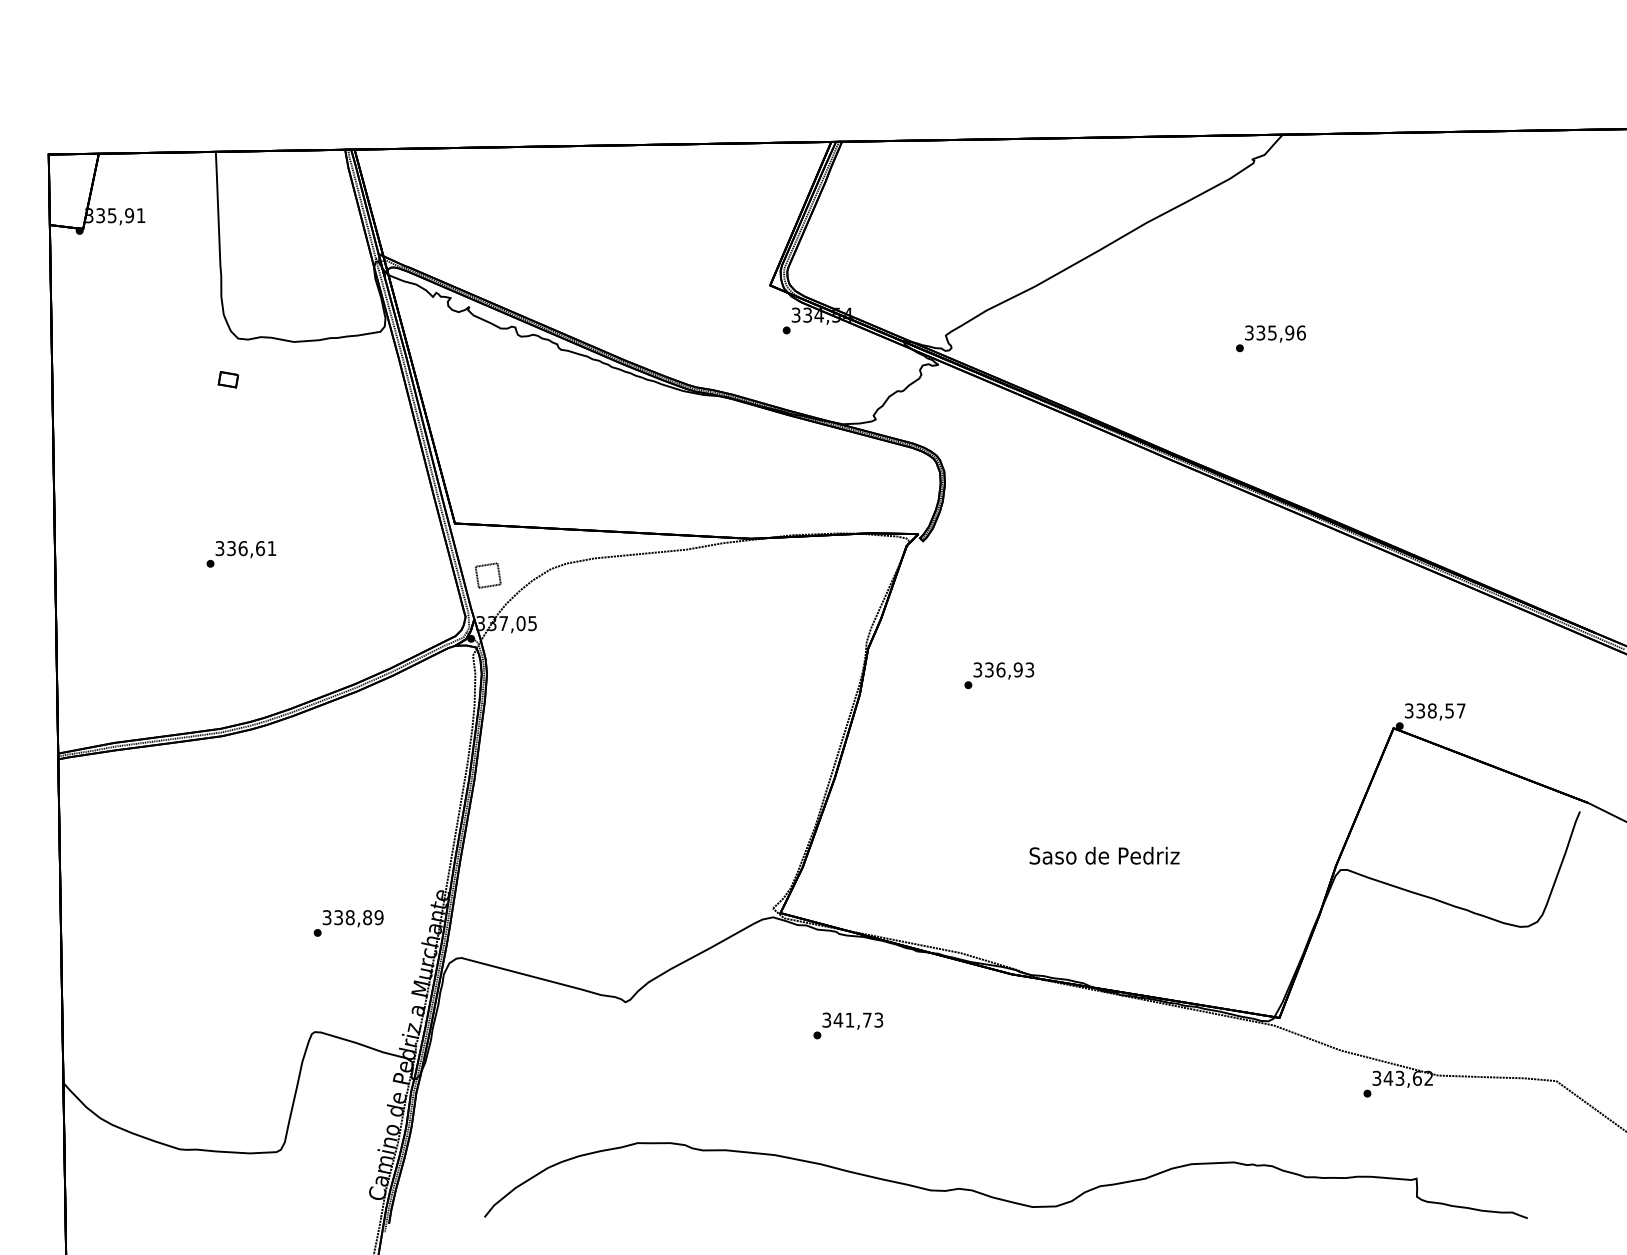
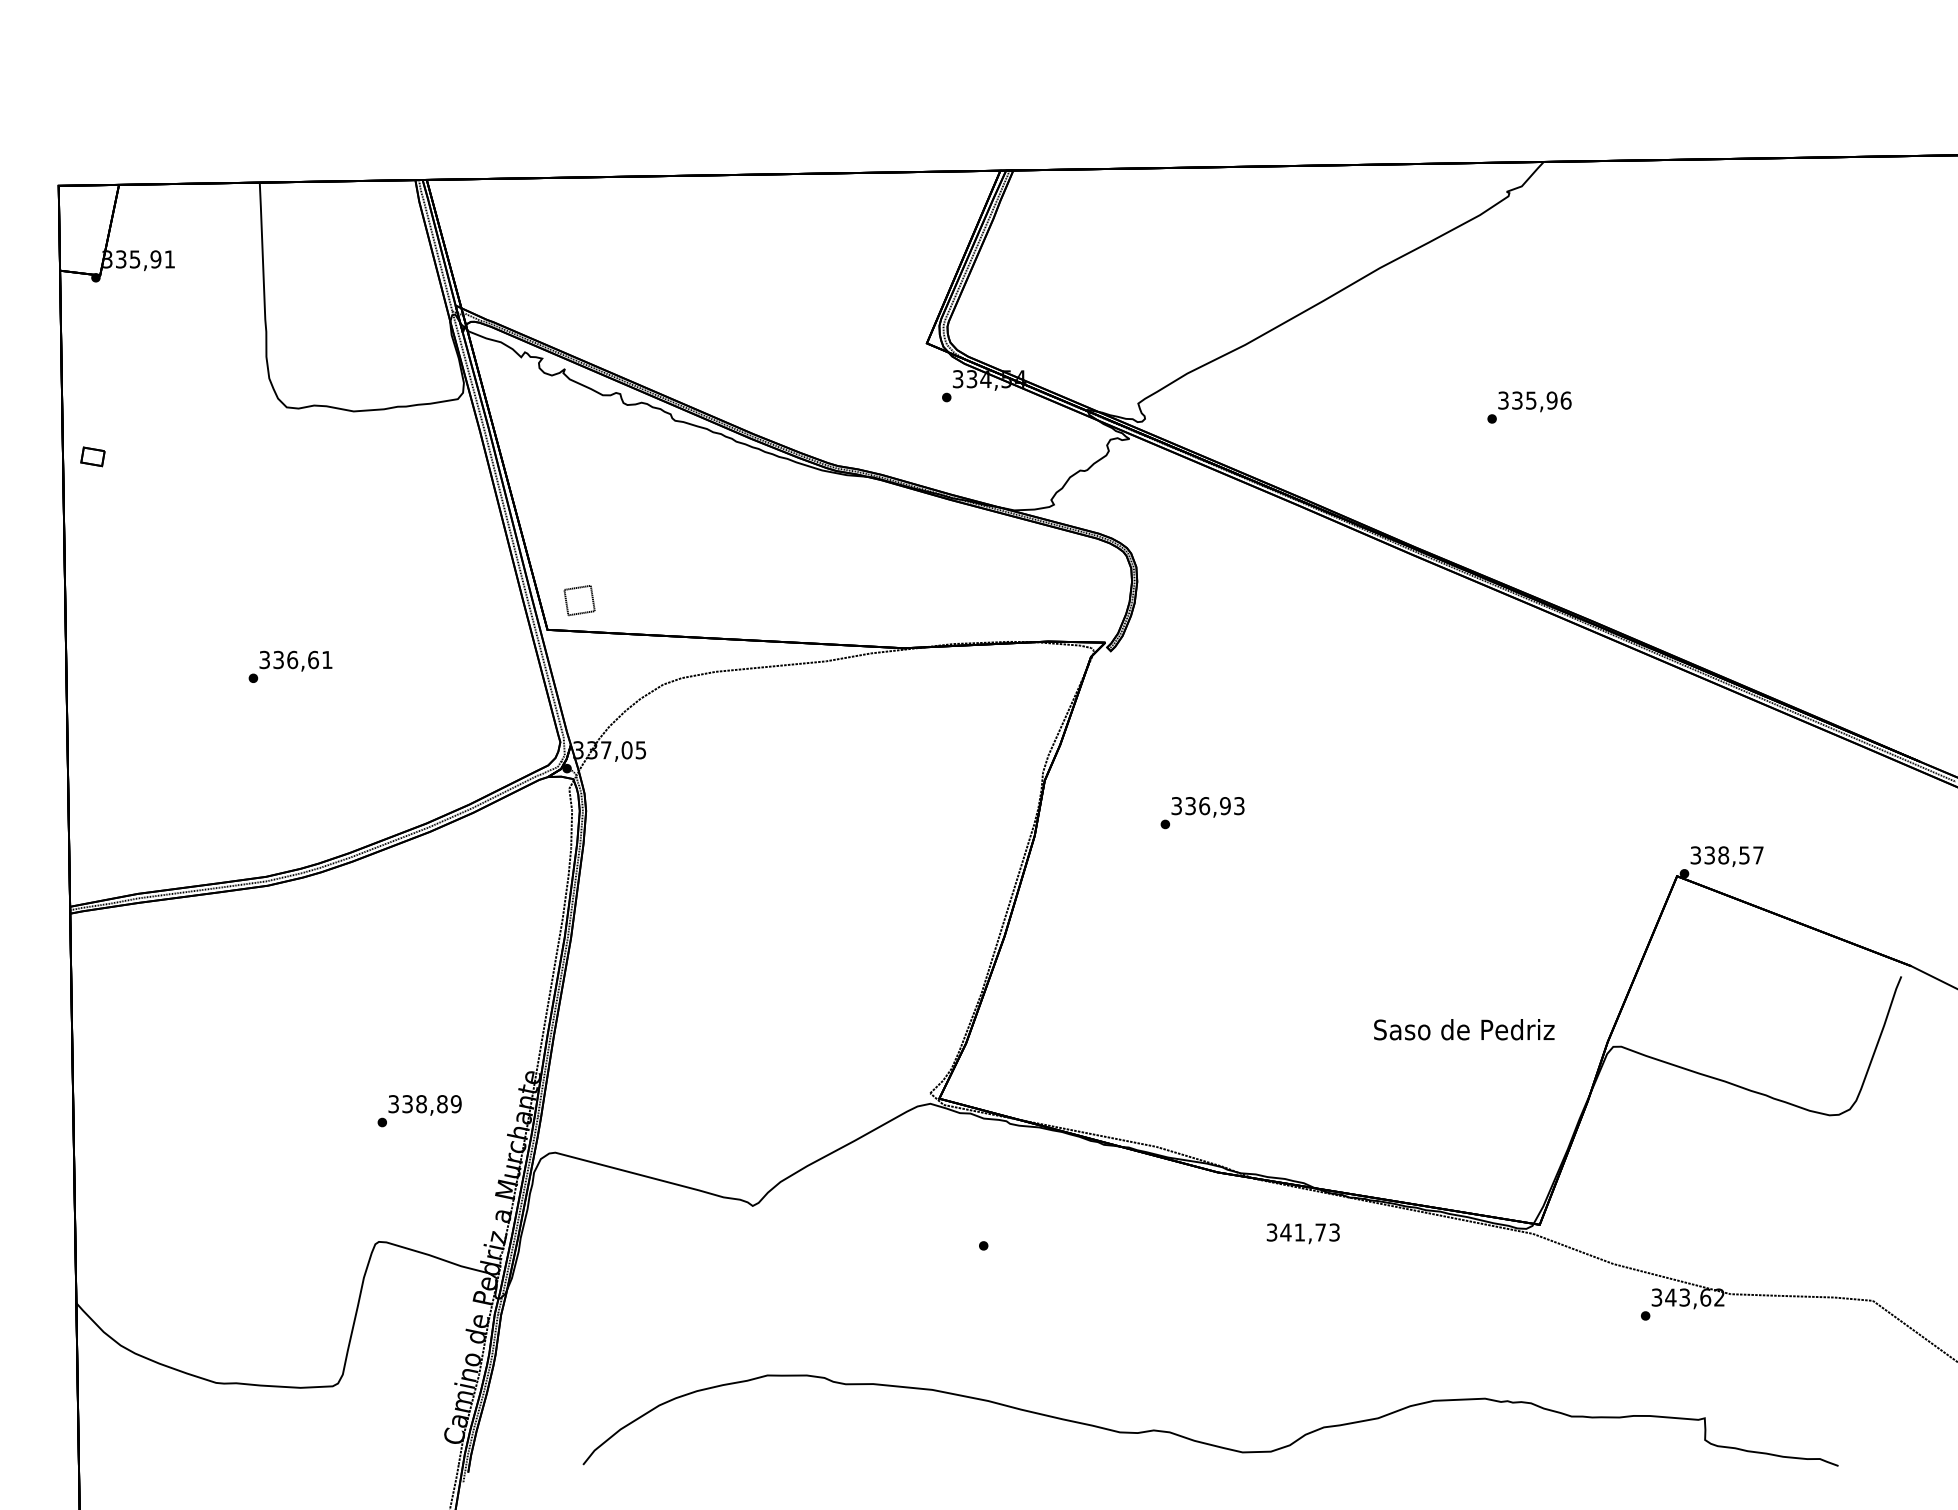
part: (228, 379) -> (92, 456), moved
part: (488, 575) -> (579, 600), moved
text: (1104, 855) -> (1464, 1029), moved
text: (852, 1020) -> (1302, 1233), moved

